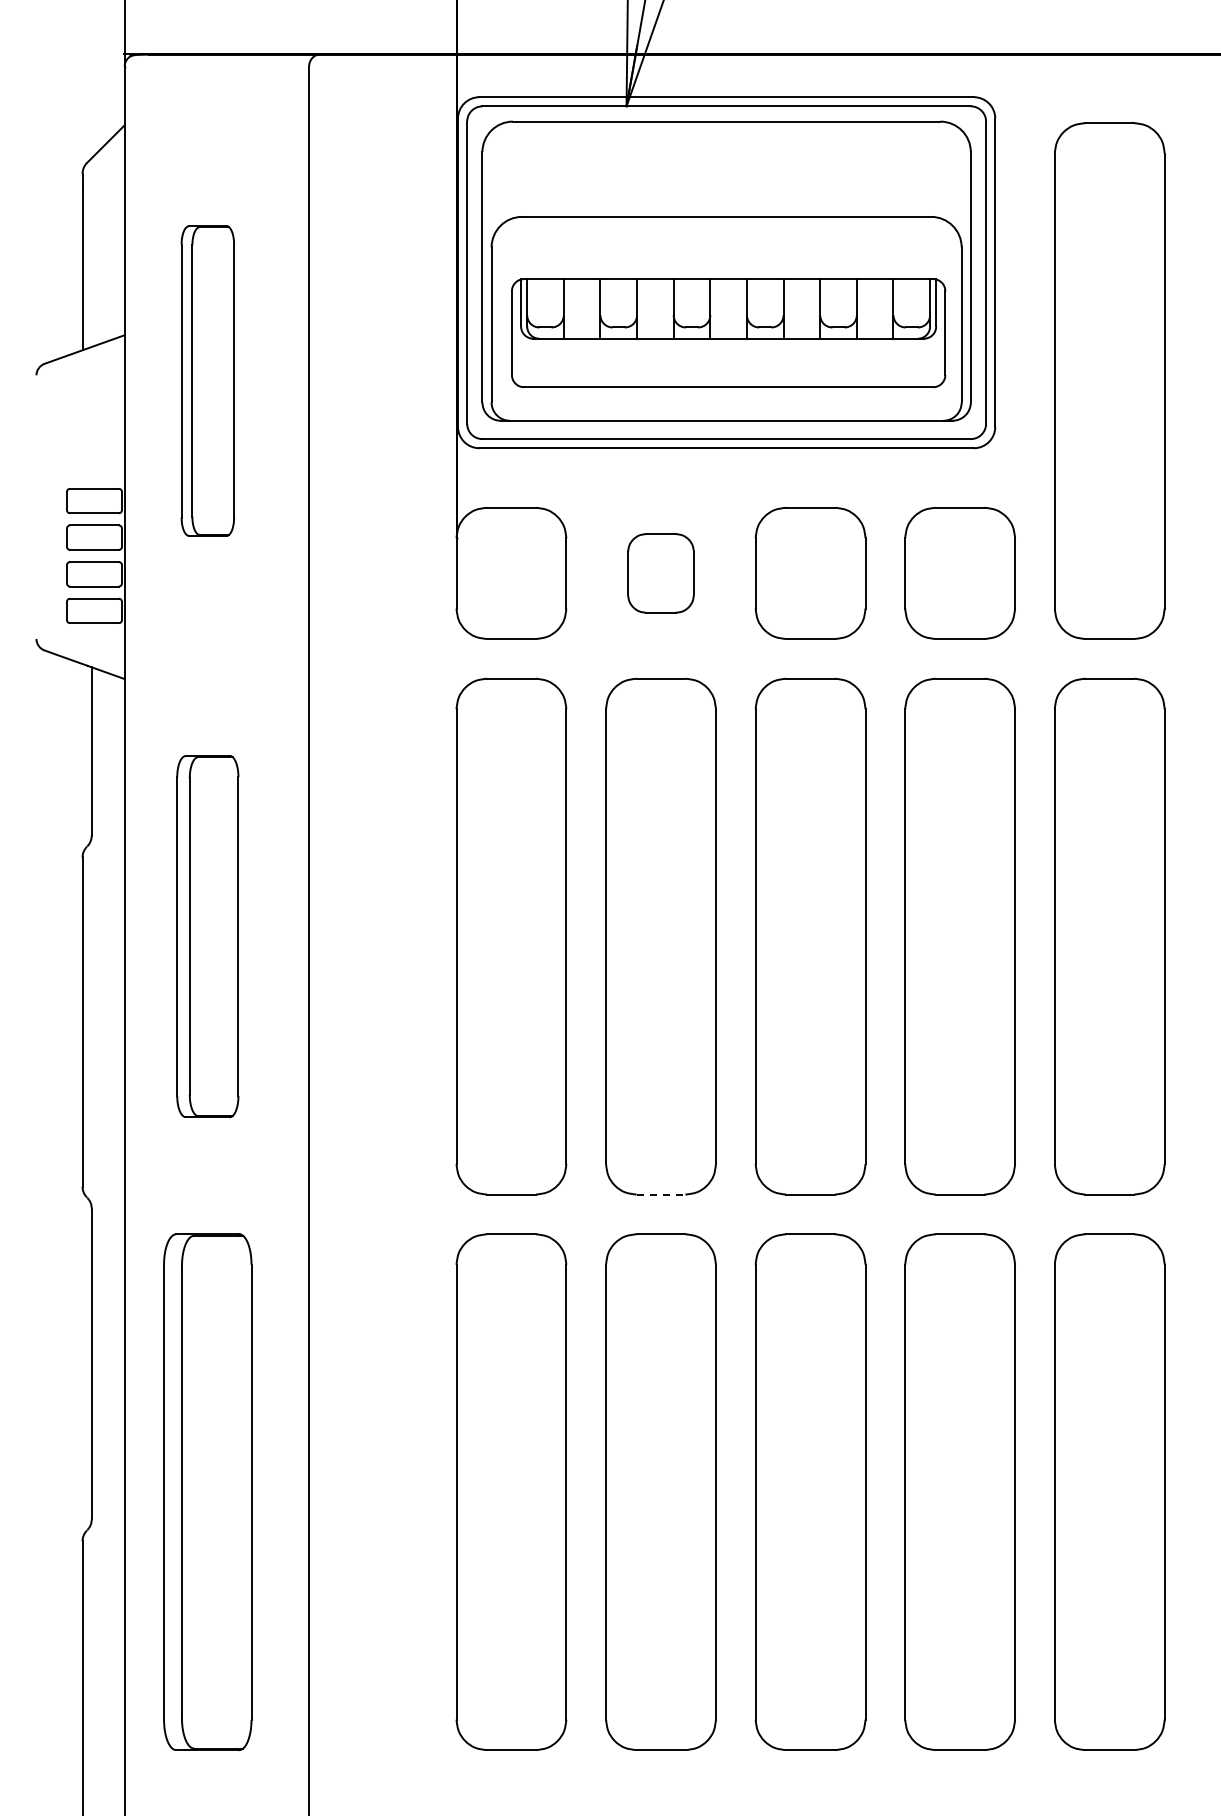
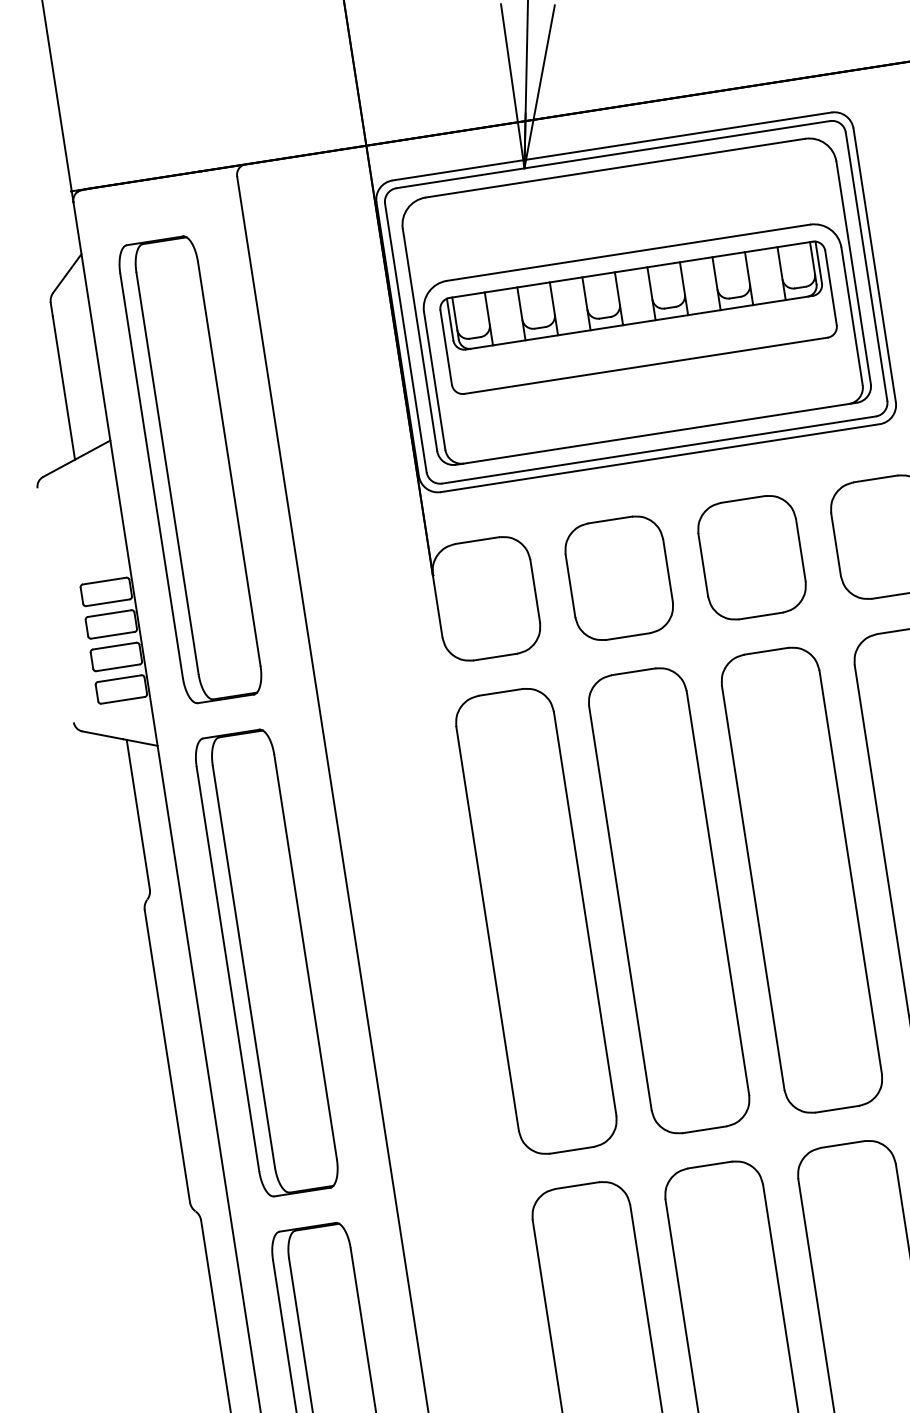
part: (728, 333) -> (638, 318), moved
part: (207, 380) -> (190, 469), size x1.67
part: (660, 573) -> (618, 578), size x1.67
part: (207, 936) -> (266, 962), size x1.43
line: (661, 1194) -> (705, 1129), dashed -> solid

